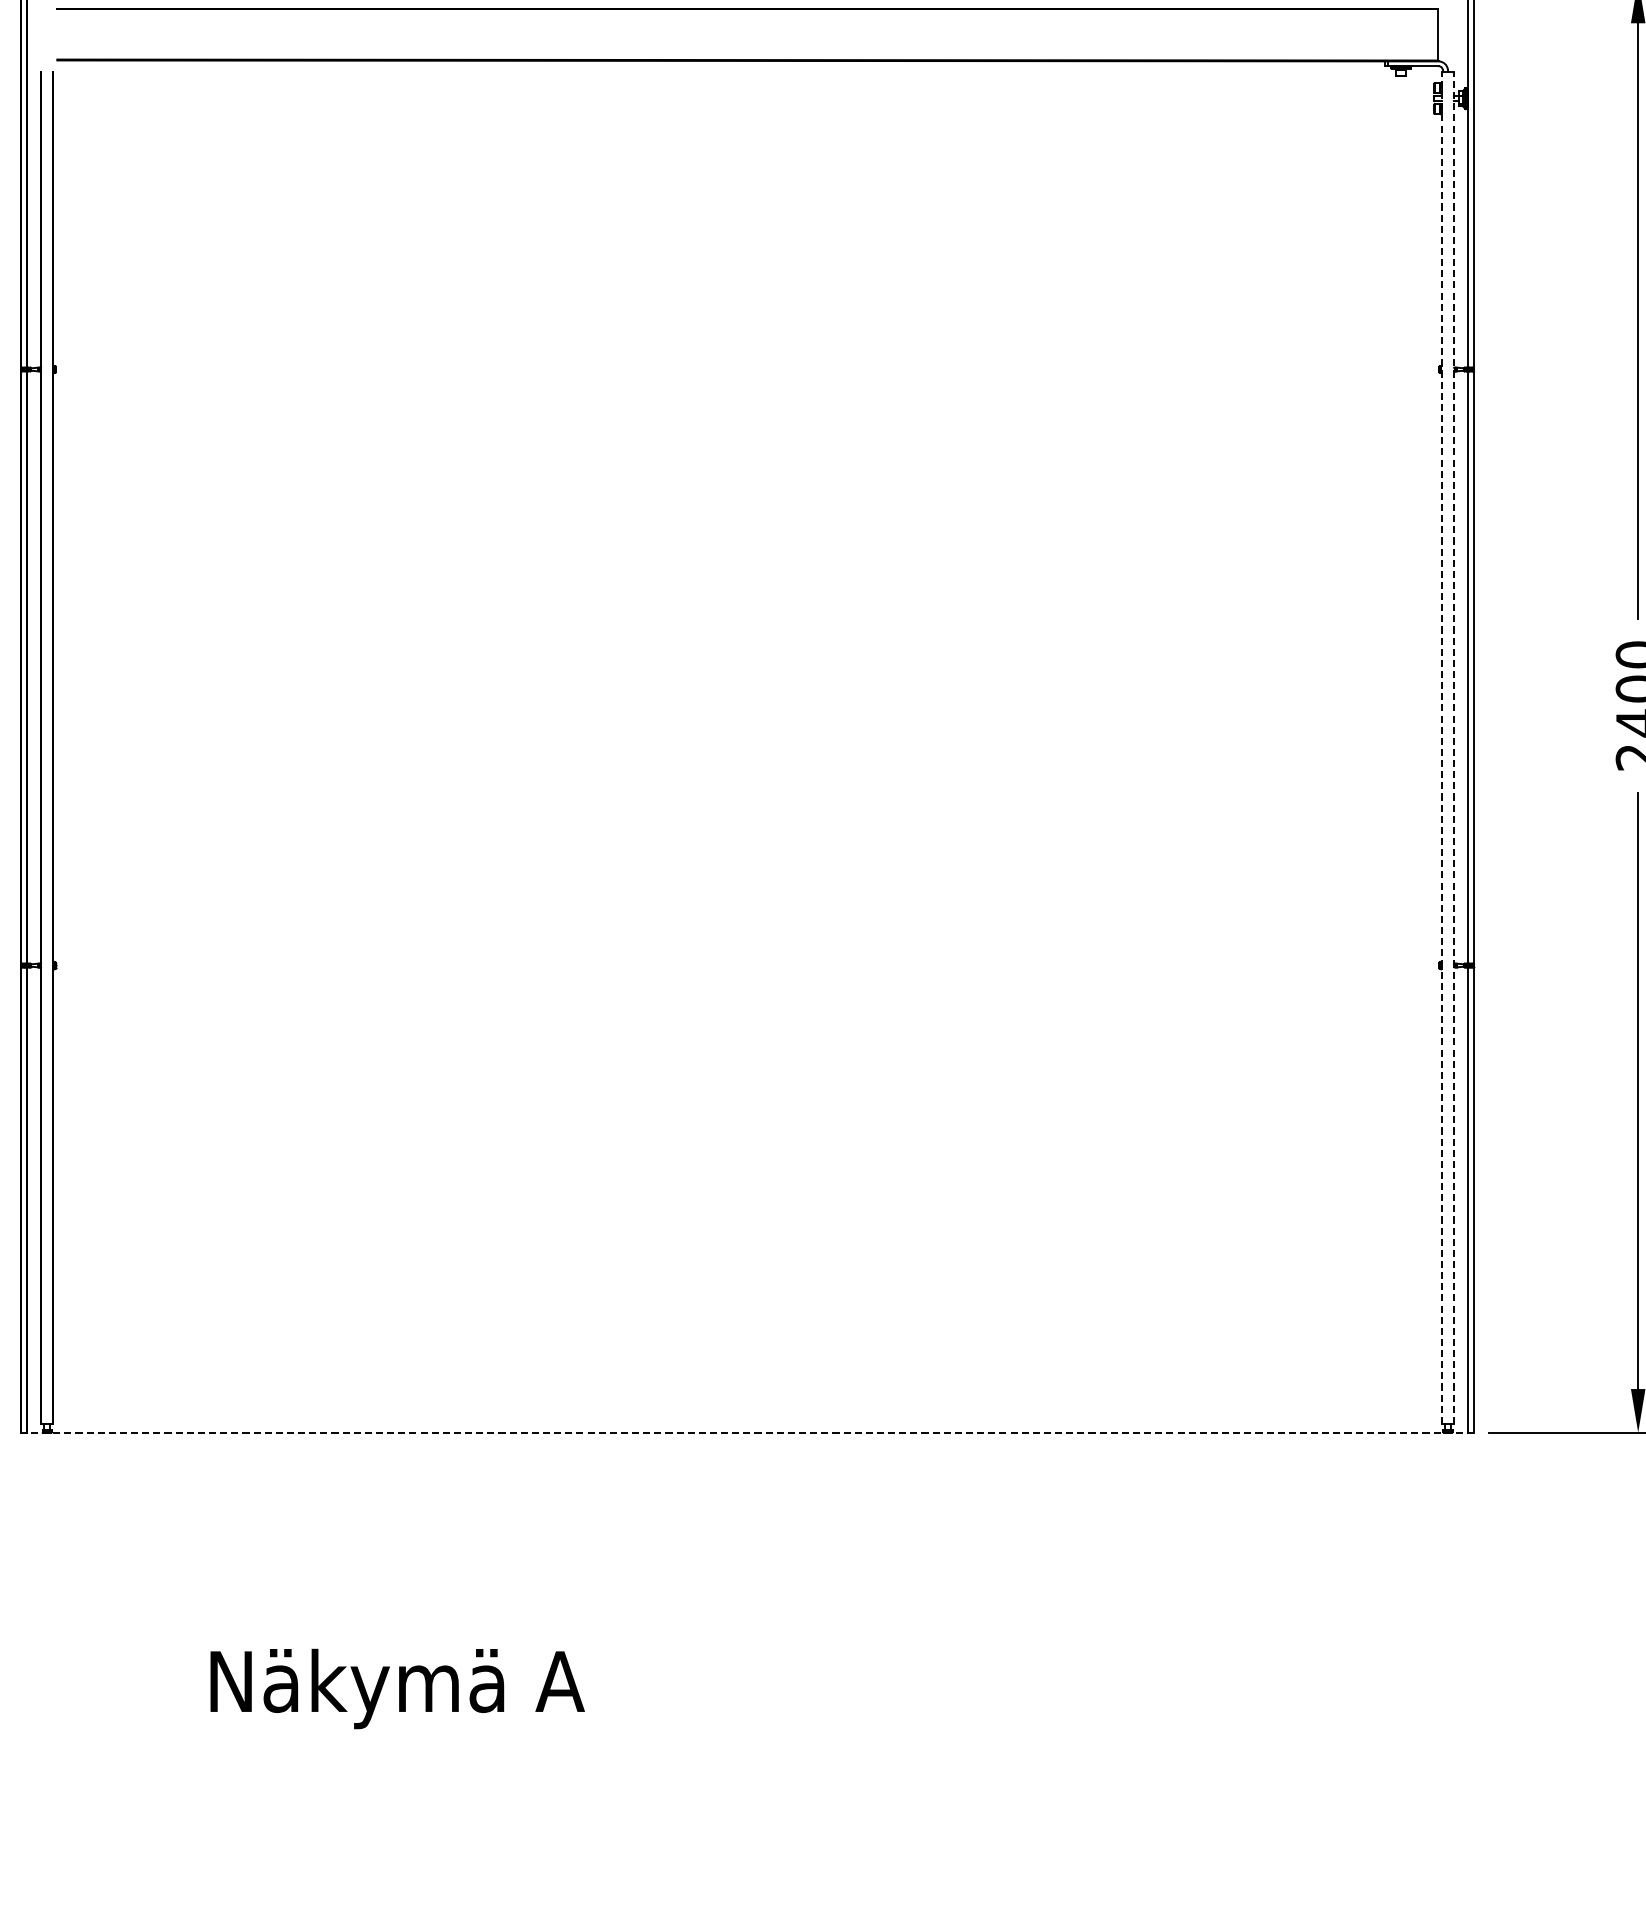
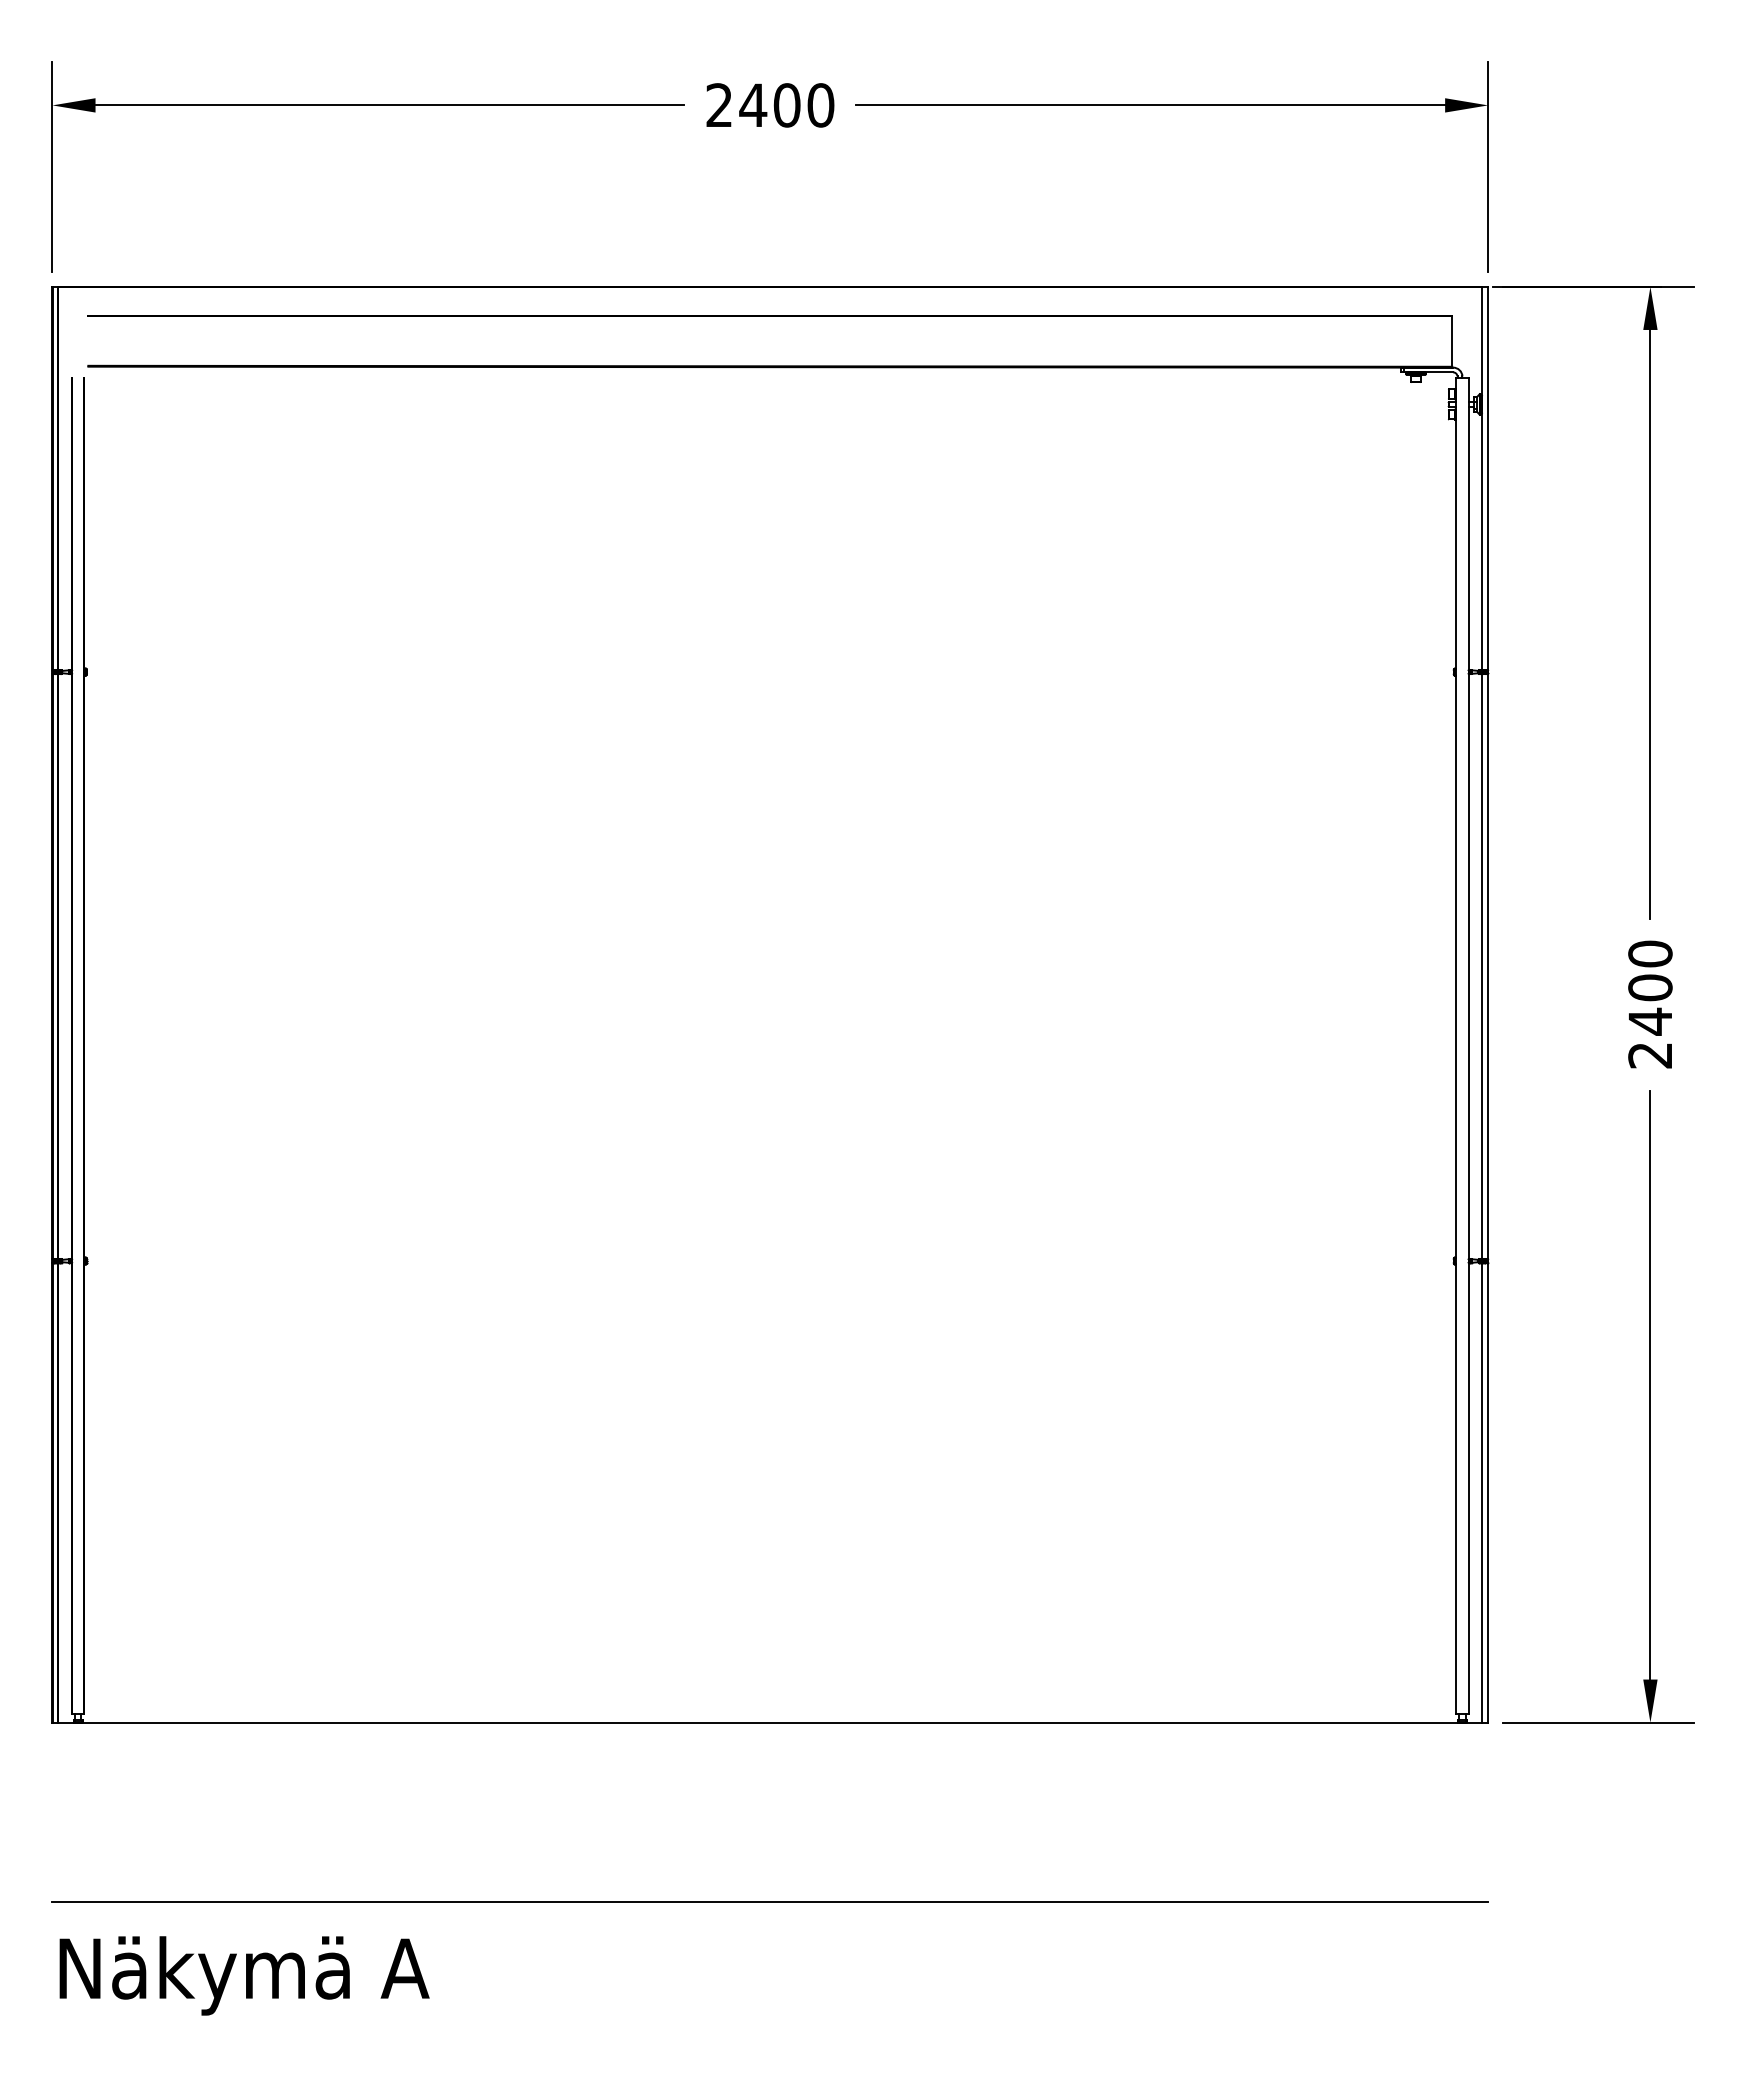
line: (1441, 747) -> (1456, 1045), dashed -> solid
line: (1454, 747) -> (1468, 1045), dashed -> solid
line: (747, 1432) -> (770, 1722), dashed -> solid
line: (747, 1614) -> (770, 1902), added
text: (397, 1688) -> (244, 1975), moved

